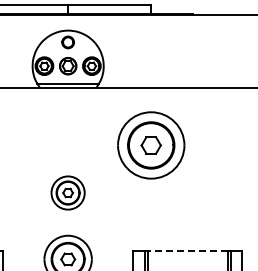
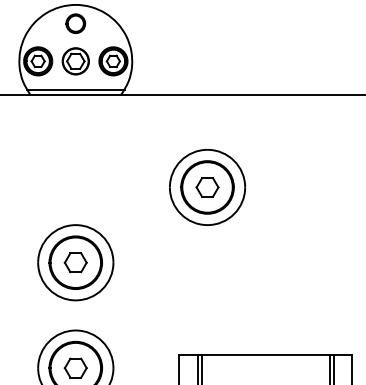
part: (150, 145) -> (206, 187), size x0.71
part: (67, 192) -> (74, 261), size x1.43
line: (187, 251) -> (265, 355), dashed -> solid

